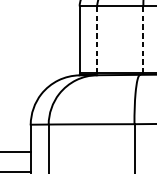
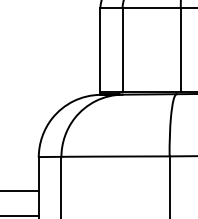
line: (97, 39) -> (122, 49), dashed -> solid
line: (143, 39) -> (180, 49), dashed -> solid

